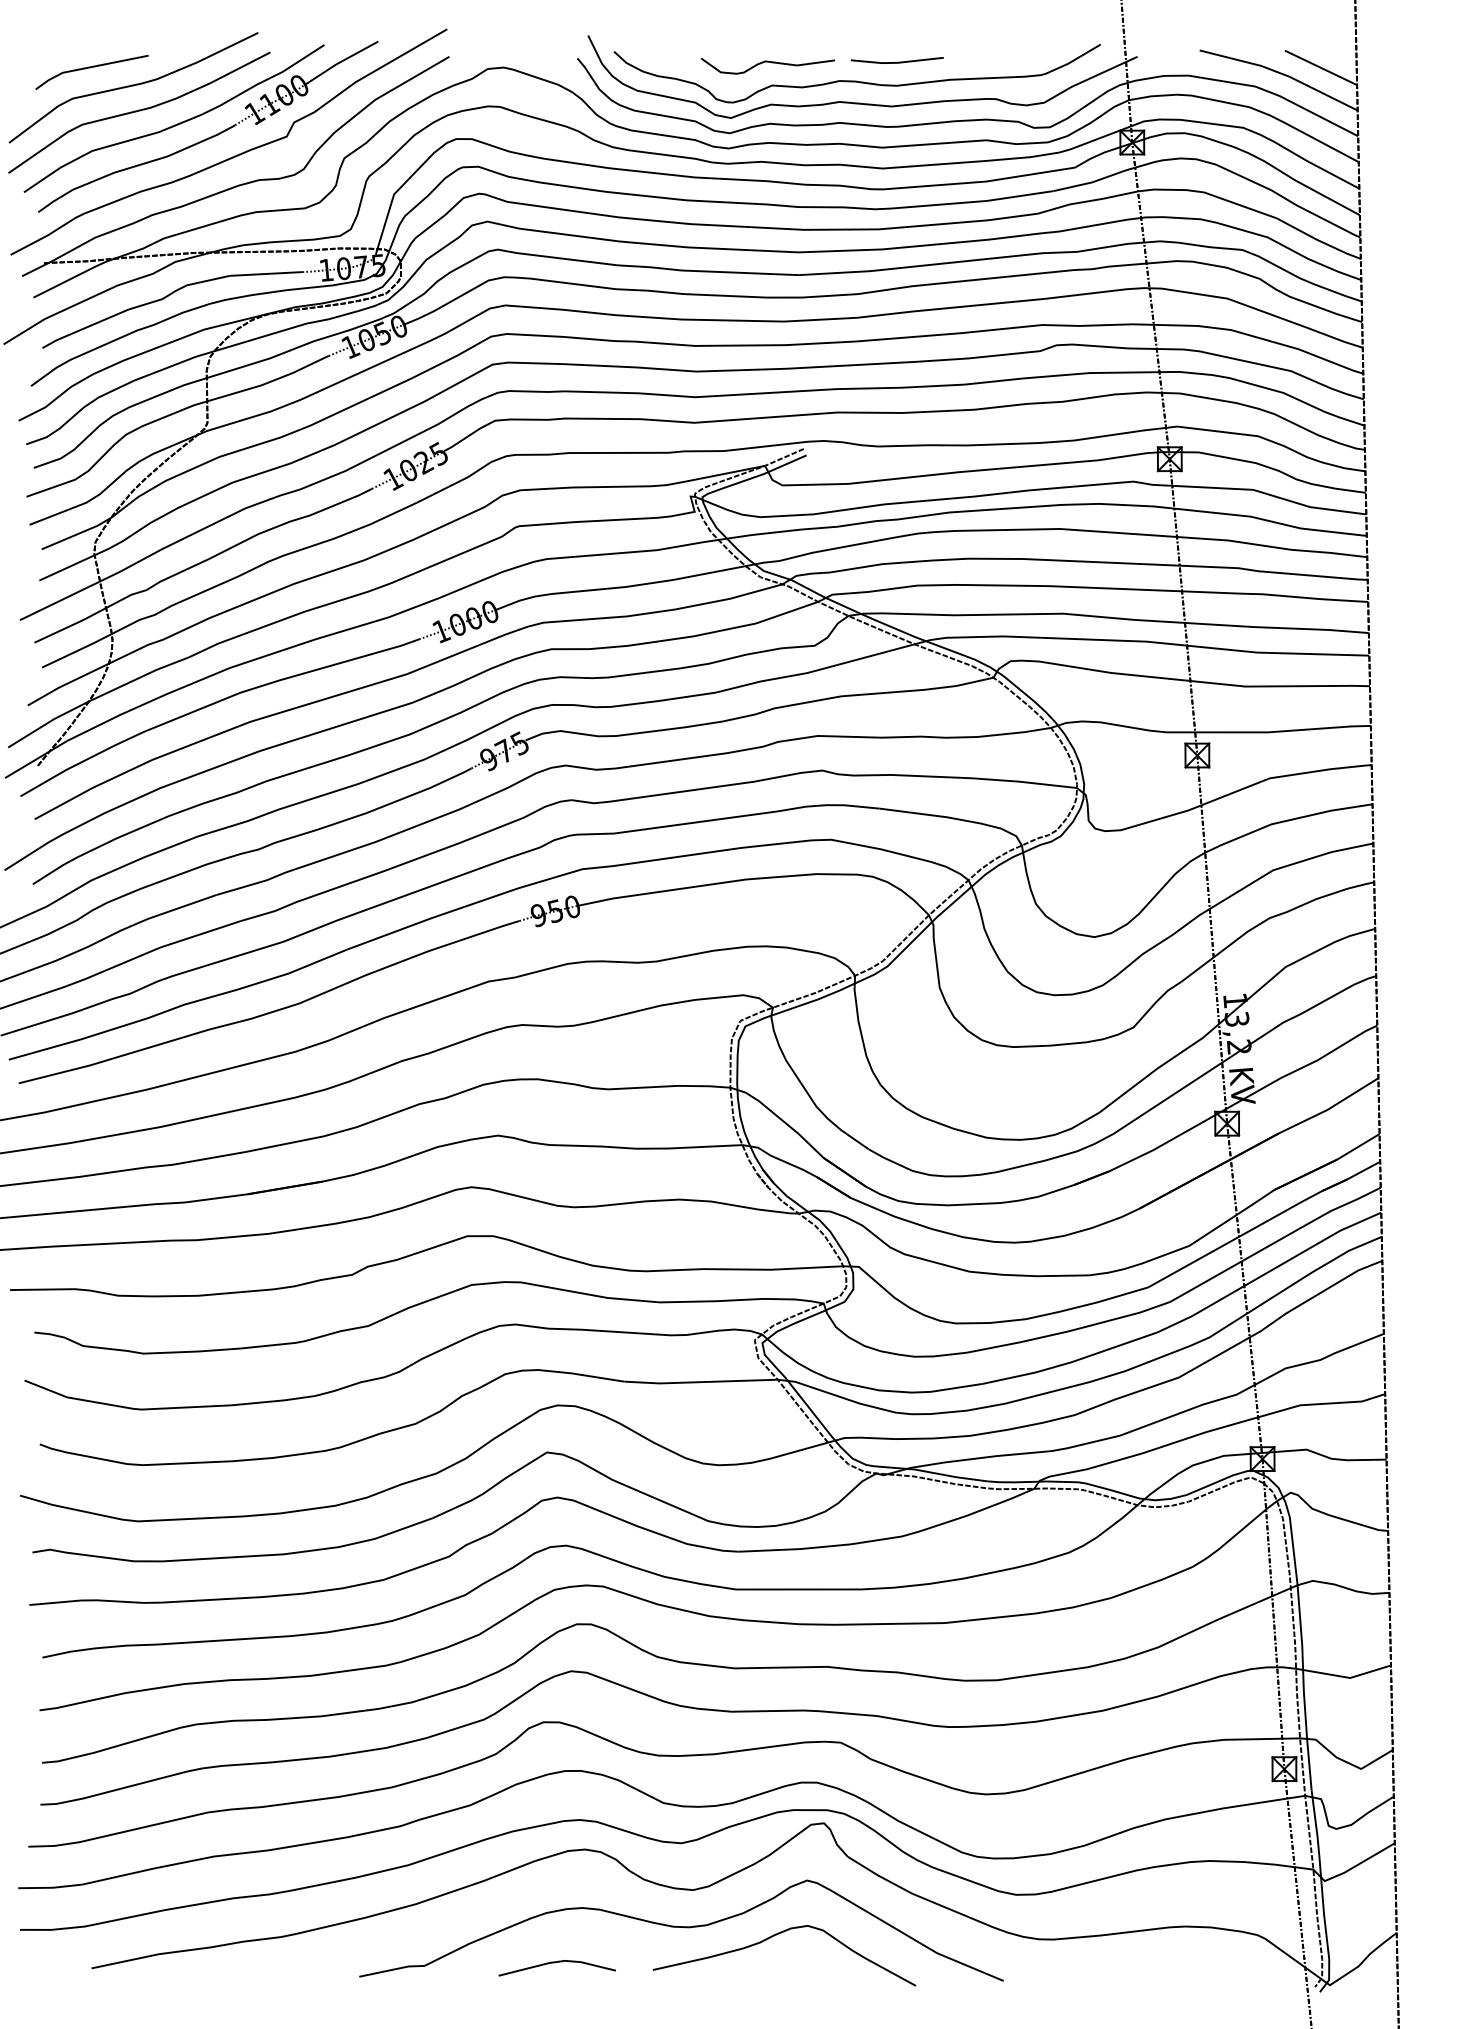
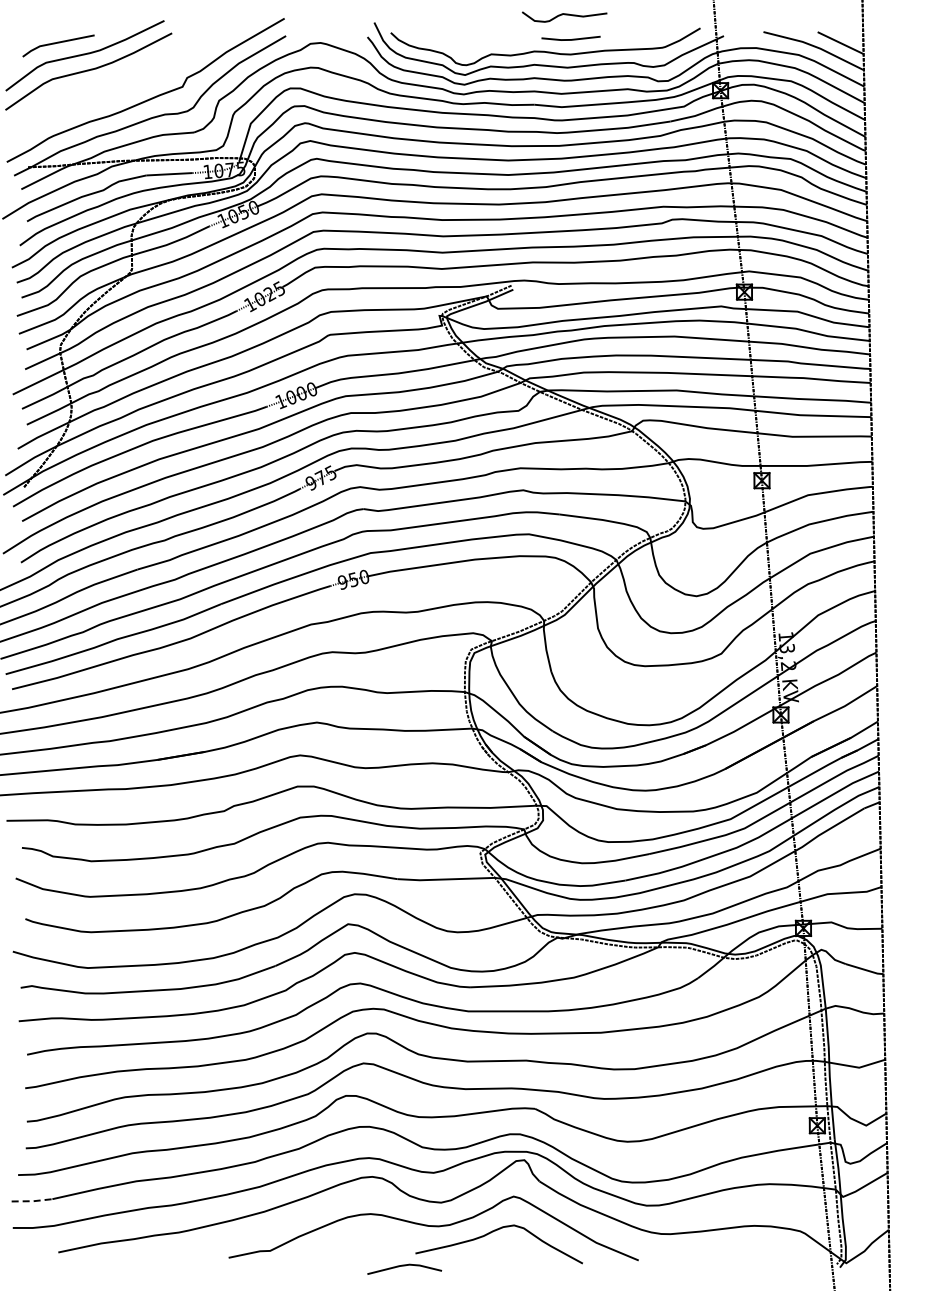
curve: (767, 63) -> (564, 15), moved
part: (200, 126) -> (127, 80), removed
line: (50, 1888) -> (32, 1201), solid -> dashed
line: (556, 1963) -> (404, 1266), moved

